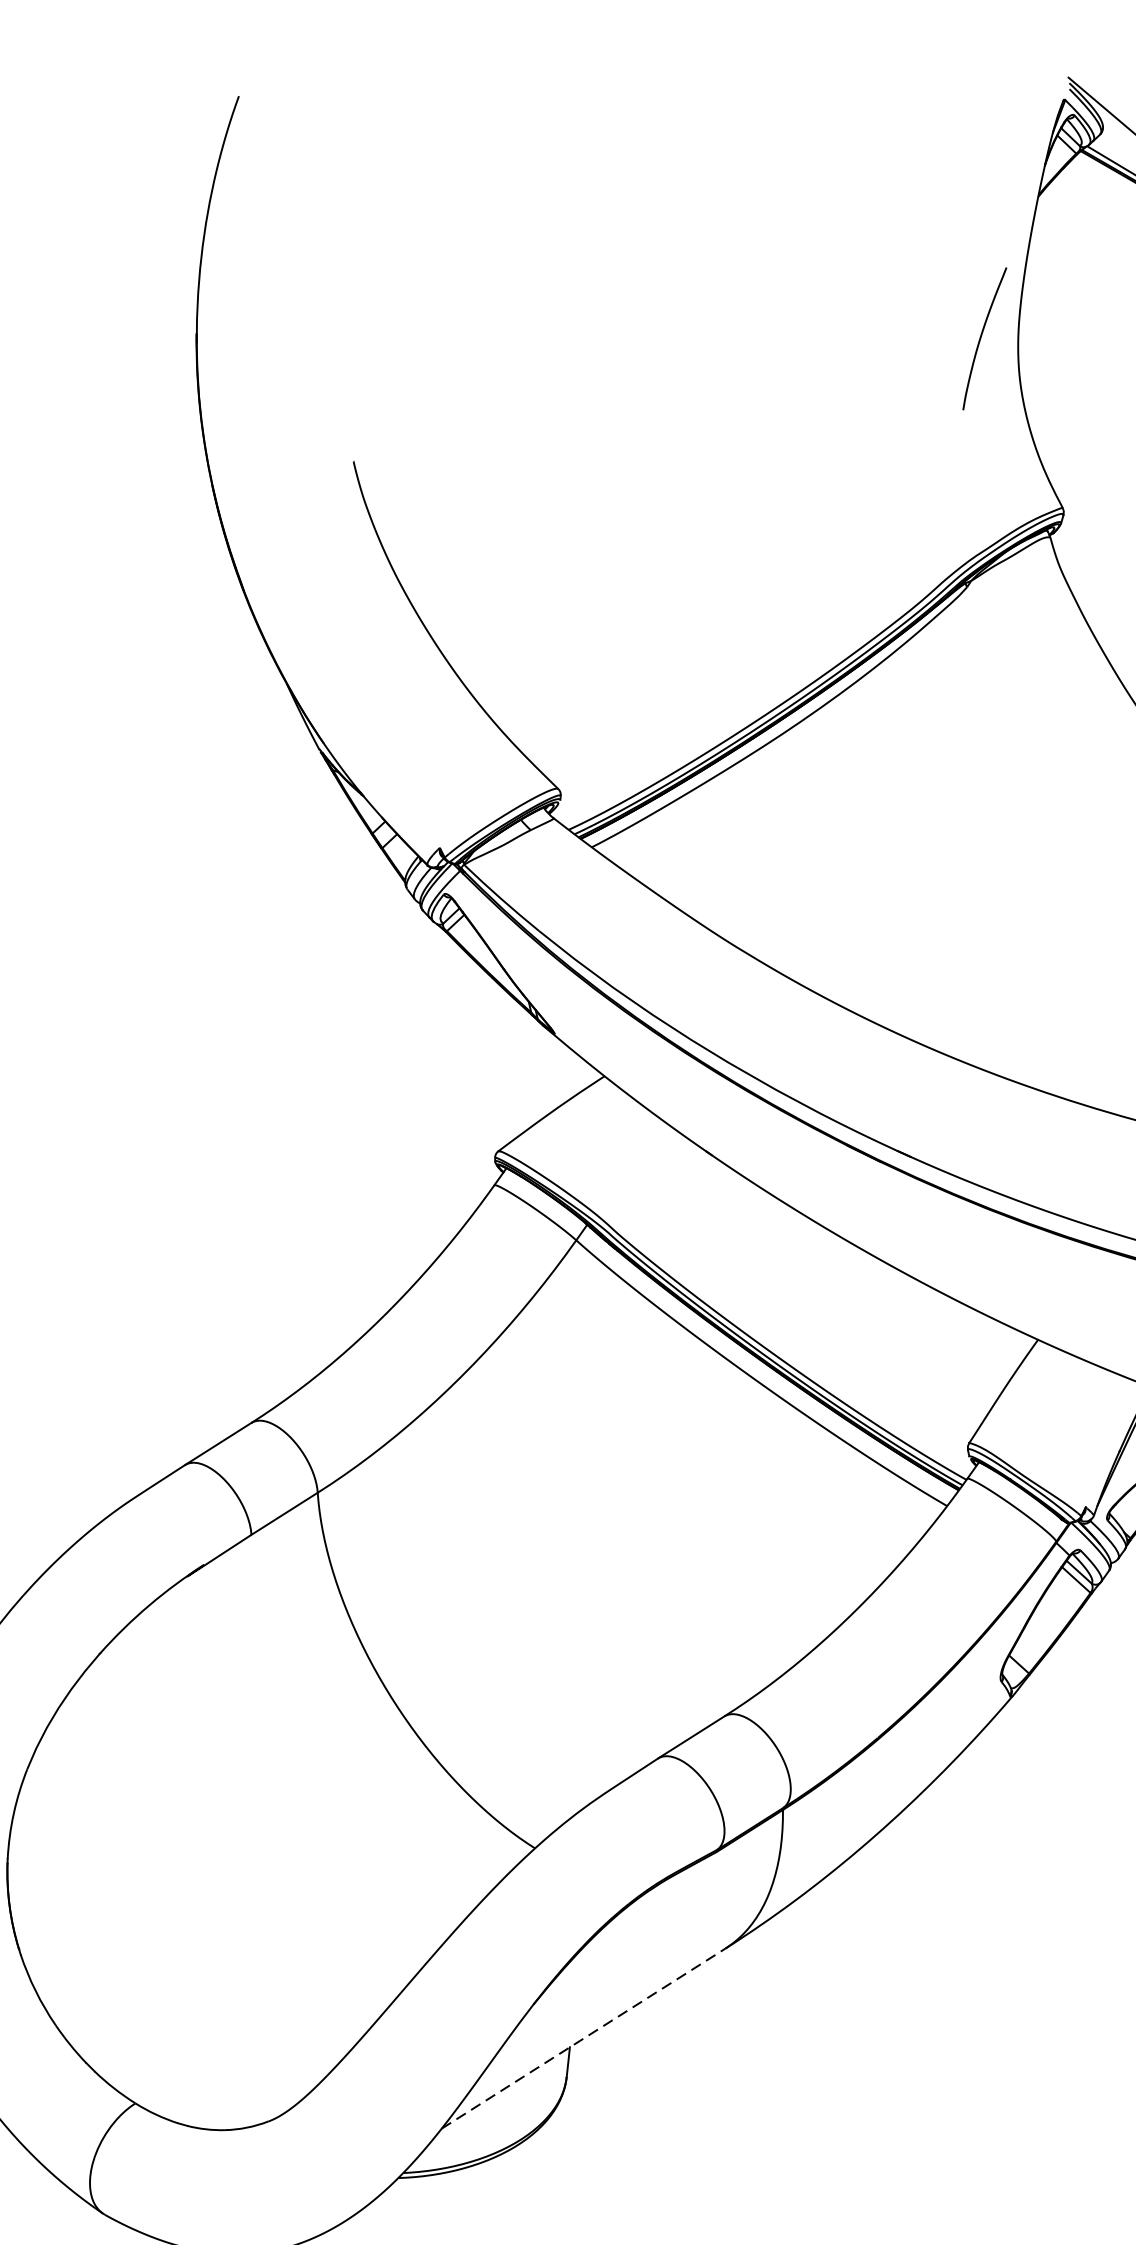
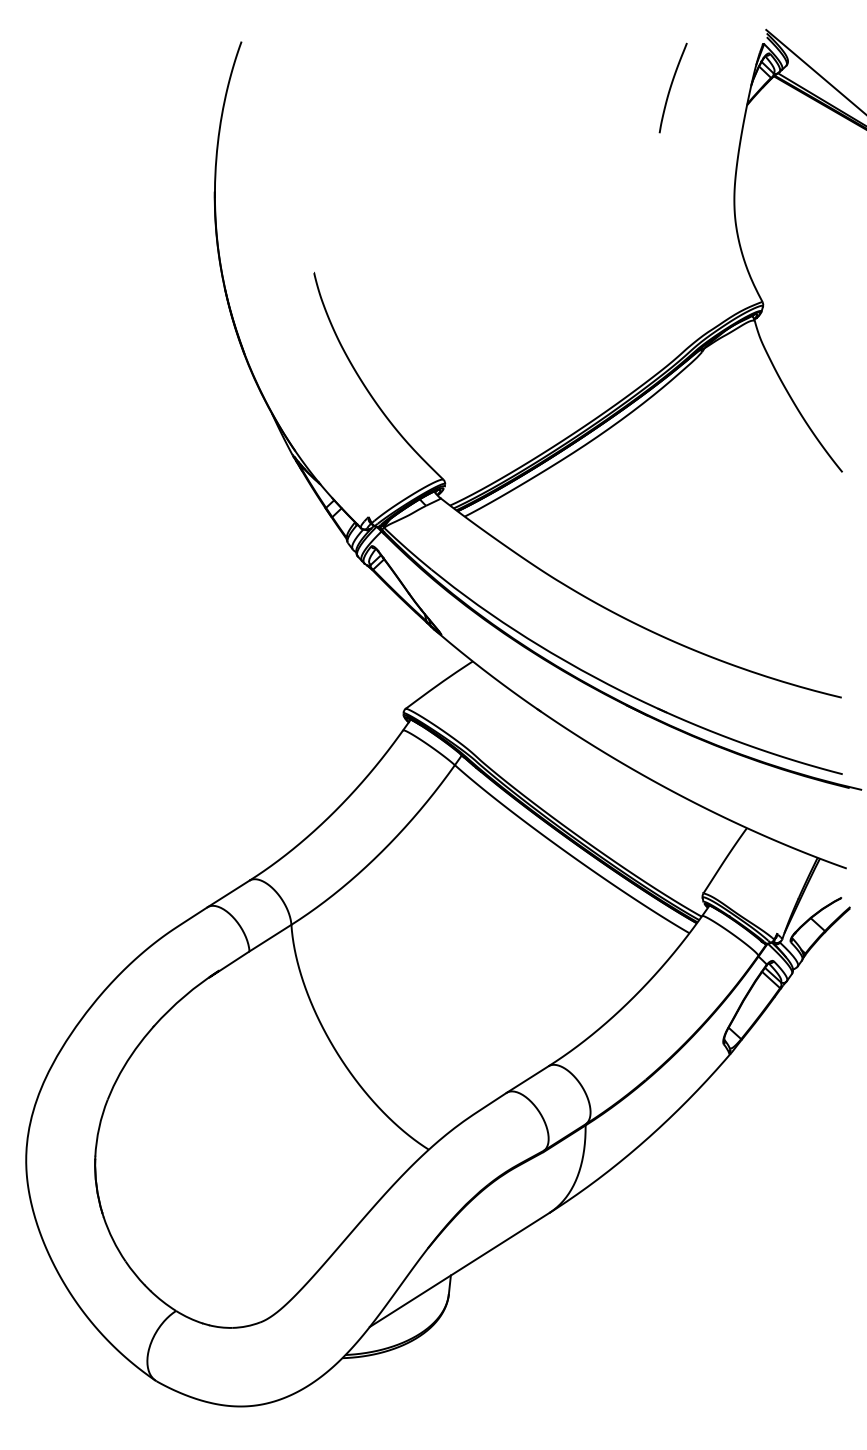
curve: (982, 337) -> (671, 87), moved
line: (583, 2037) -> (459, 1269), dashed -> solid

